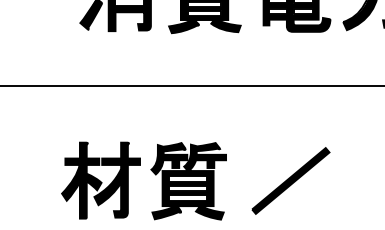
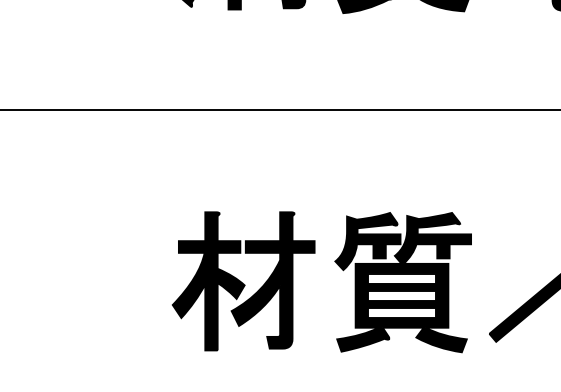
part: (151, 171) -> (335, 264), moved

